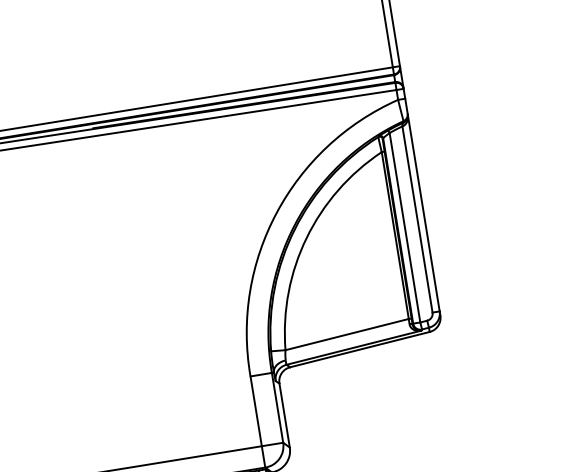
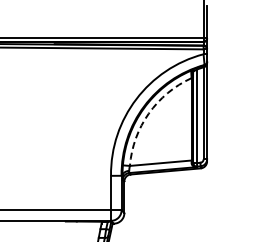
arc: (305, 237) -> (148, 113), solid -> dashed

